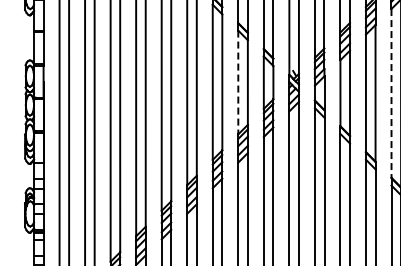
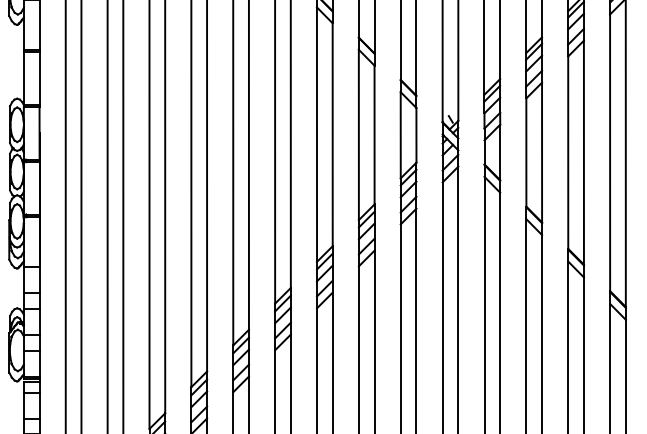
line: (238, 82) -> (359, 134), dashed -> solid
line: (391, 93) -> (610, 152), dashed -> solid

